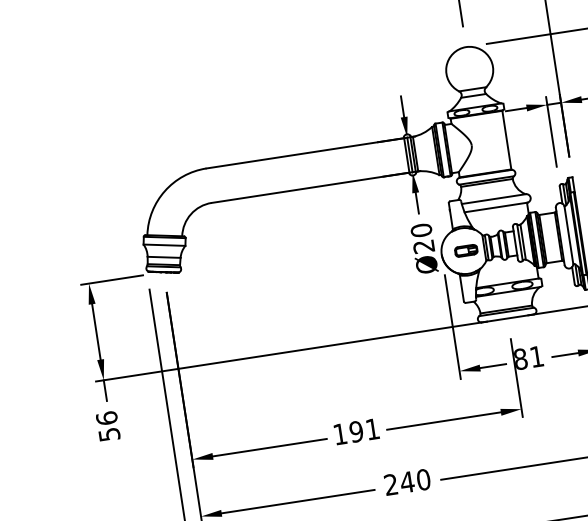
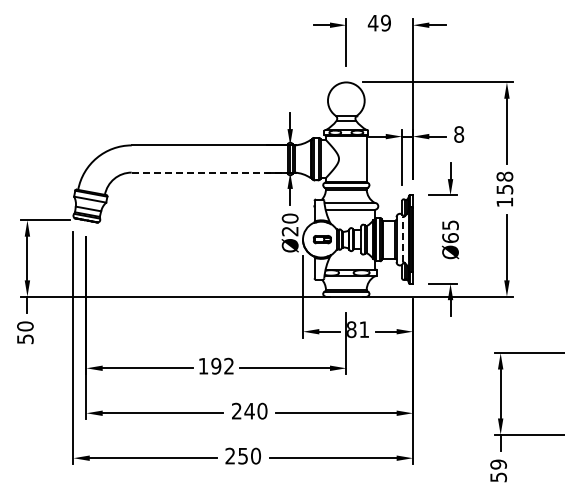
line: (311, 187) -> (210, 172), solid -> dashed
line: (569, 234) -> (403, 239), solid -> dashed
text: (107, 418) -> (25, 326), 56 -> 50
text: (371, 428) -> (228, 365), 191 -> 192

